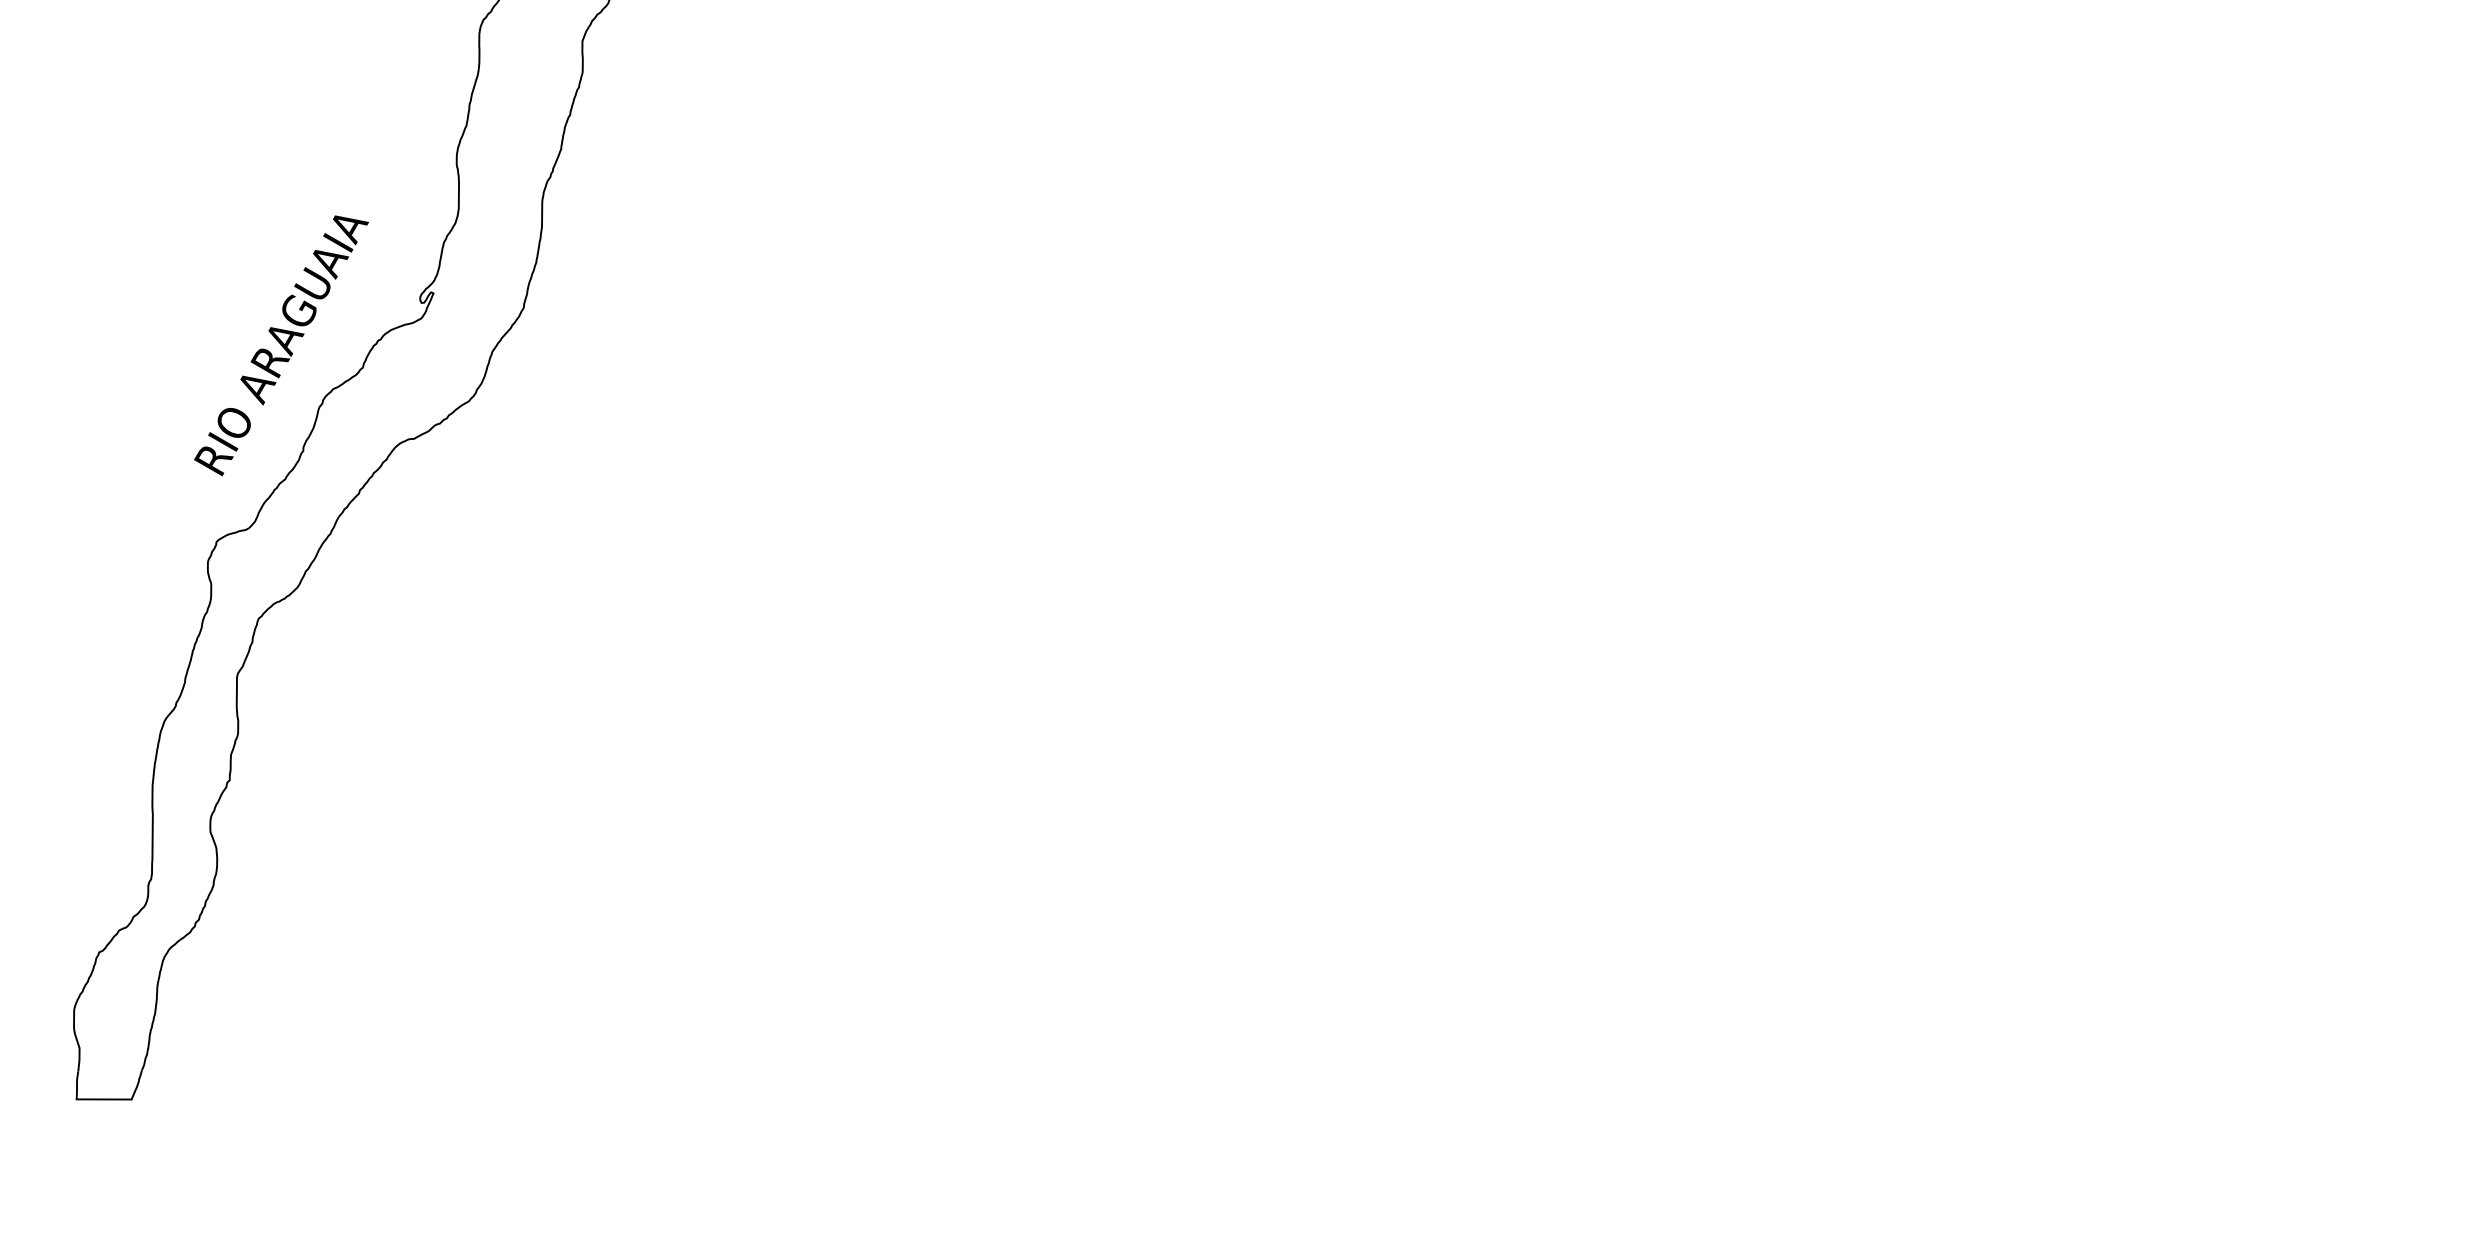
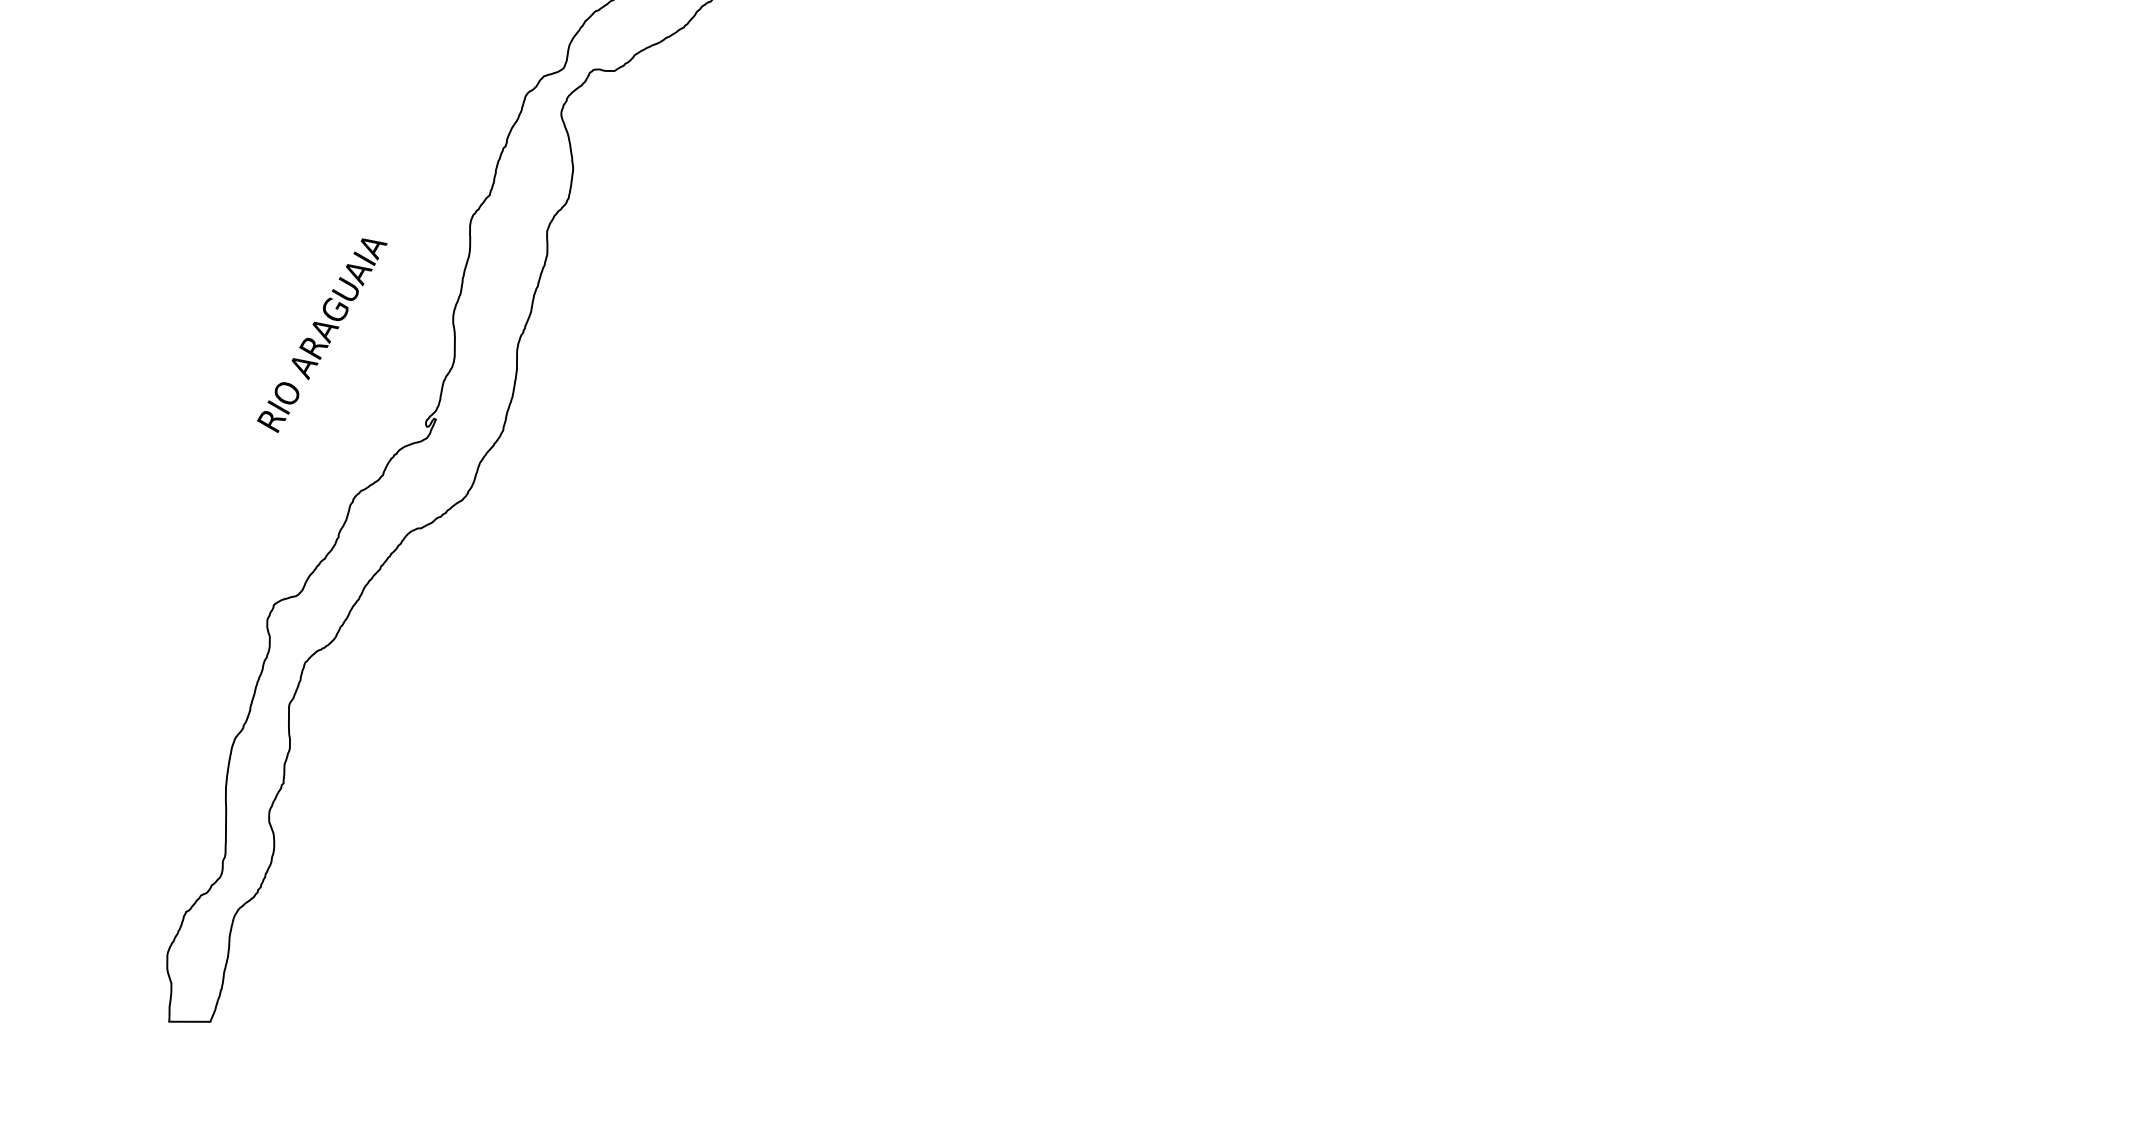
text: (281, 345) -> (322, 335), moved

